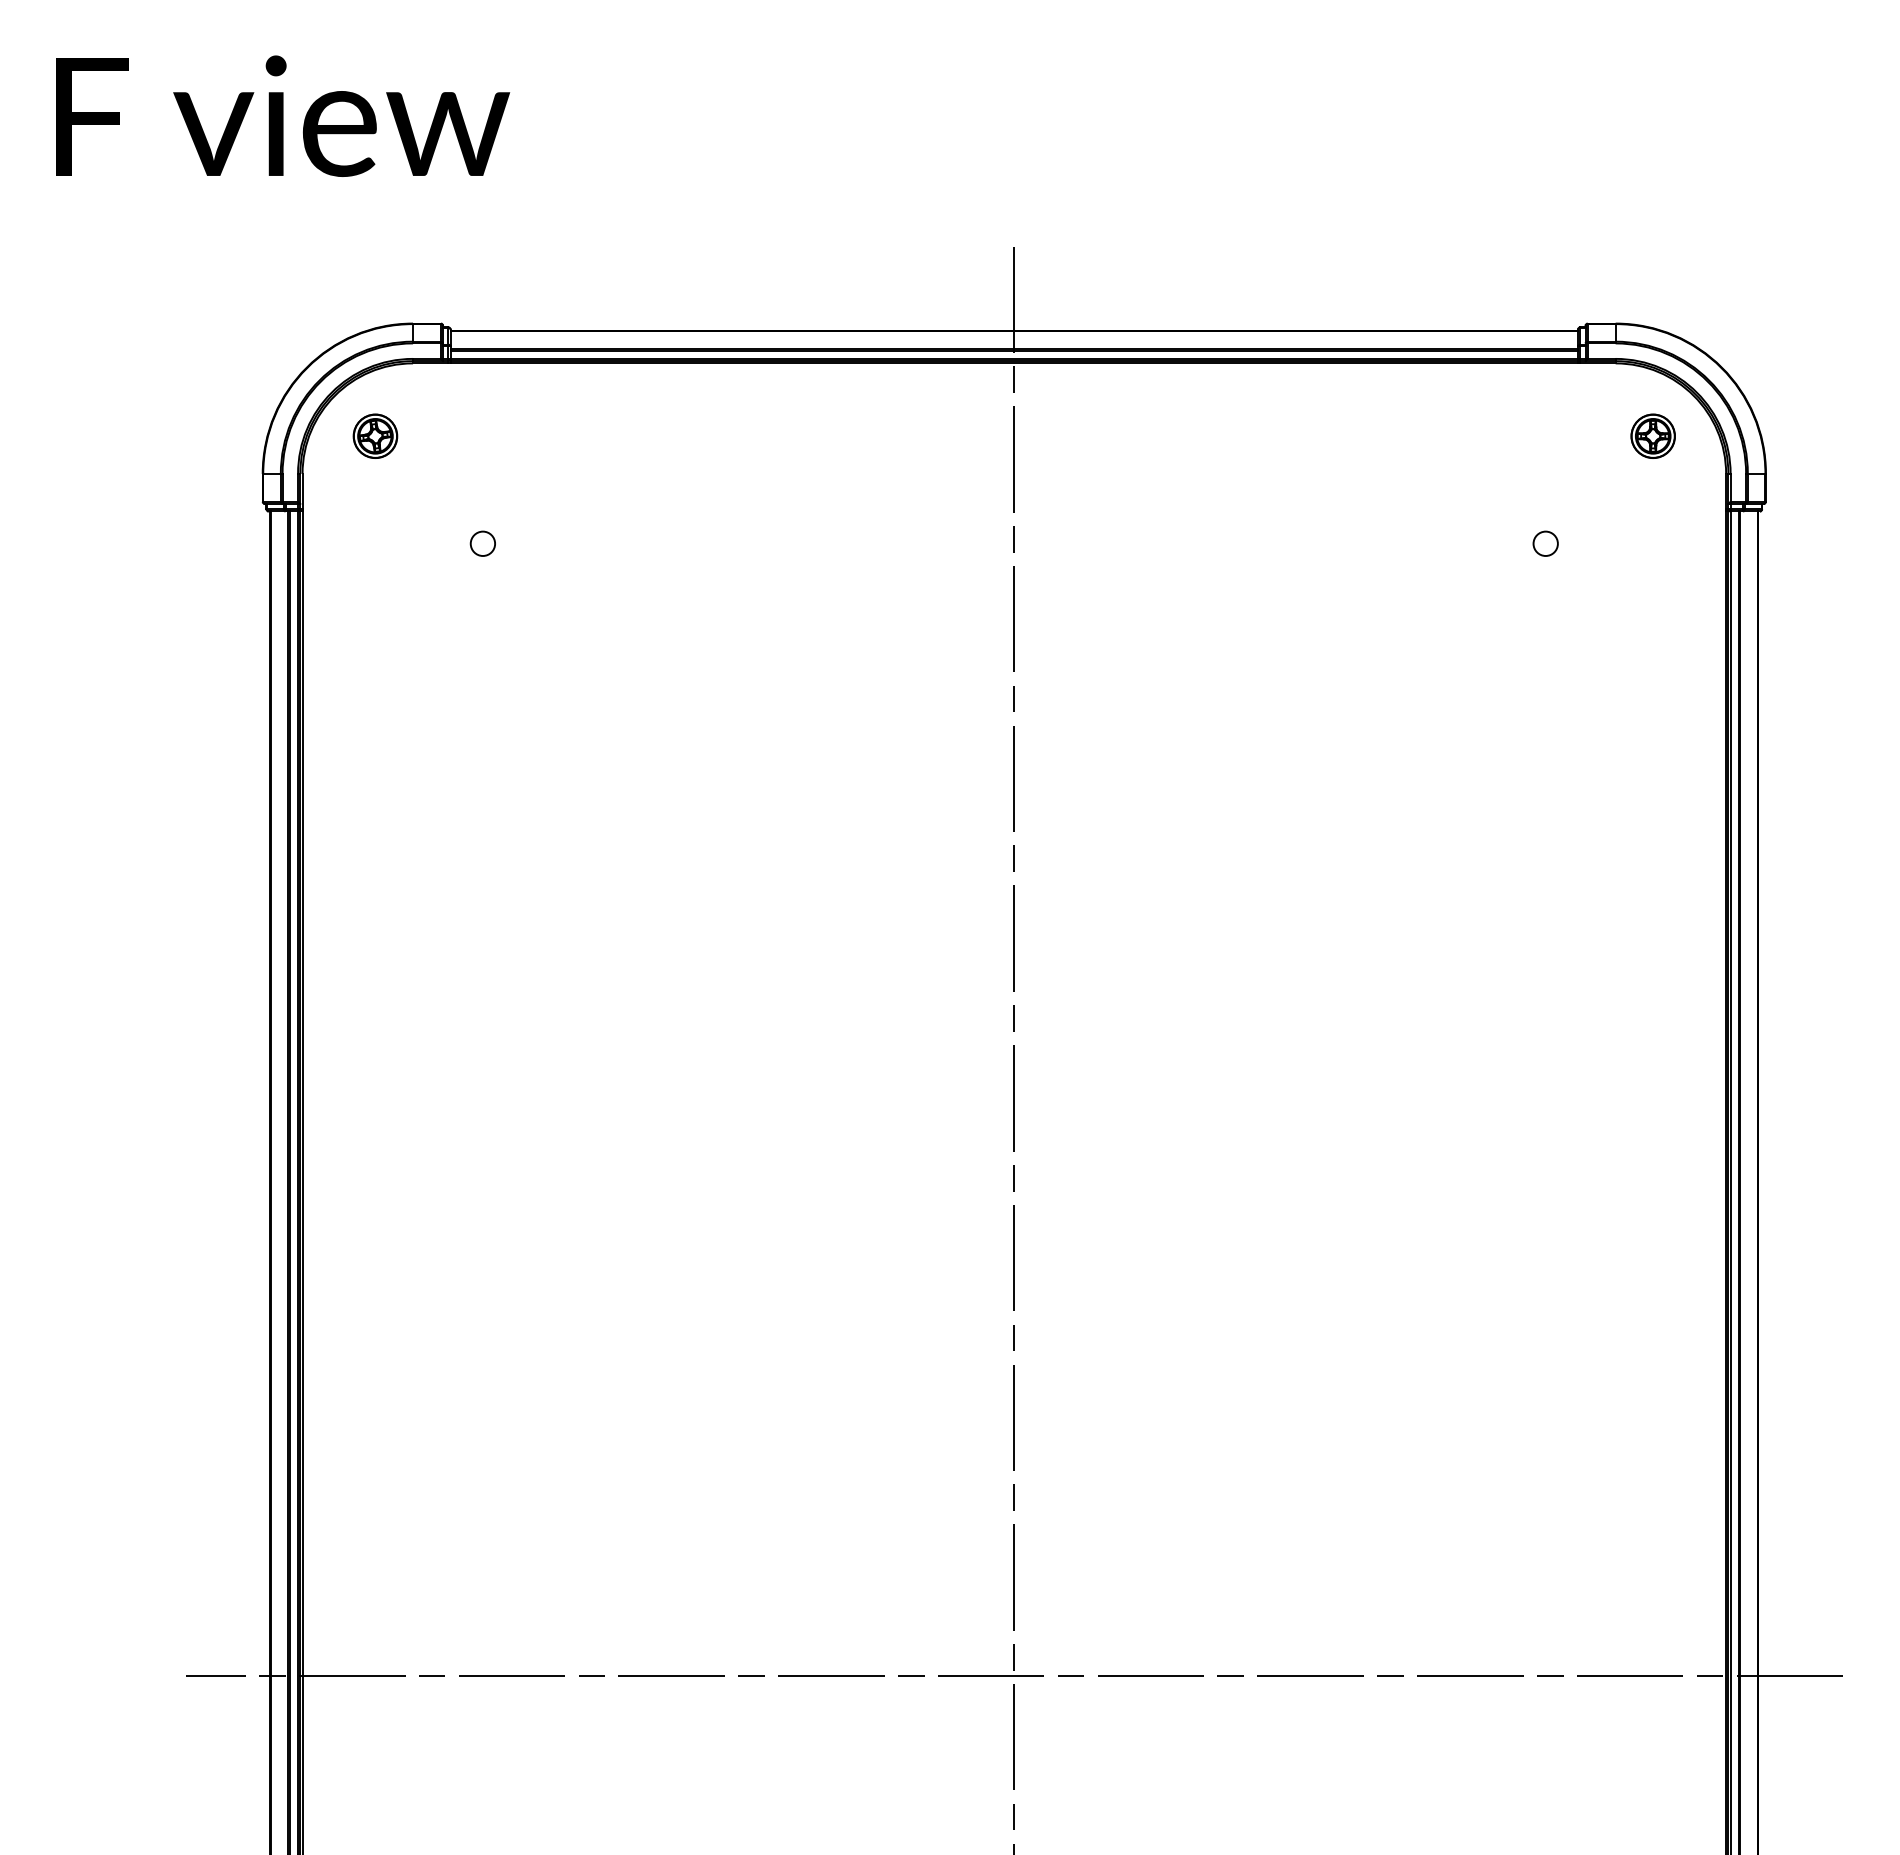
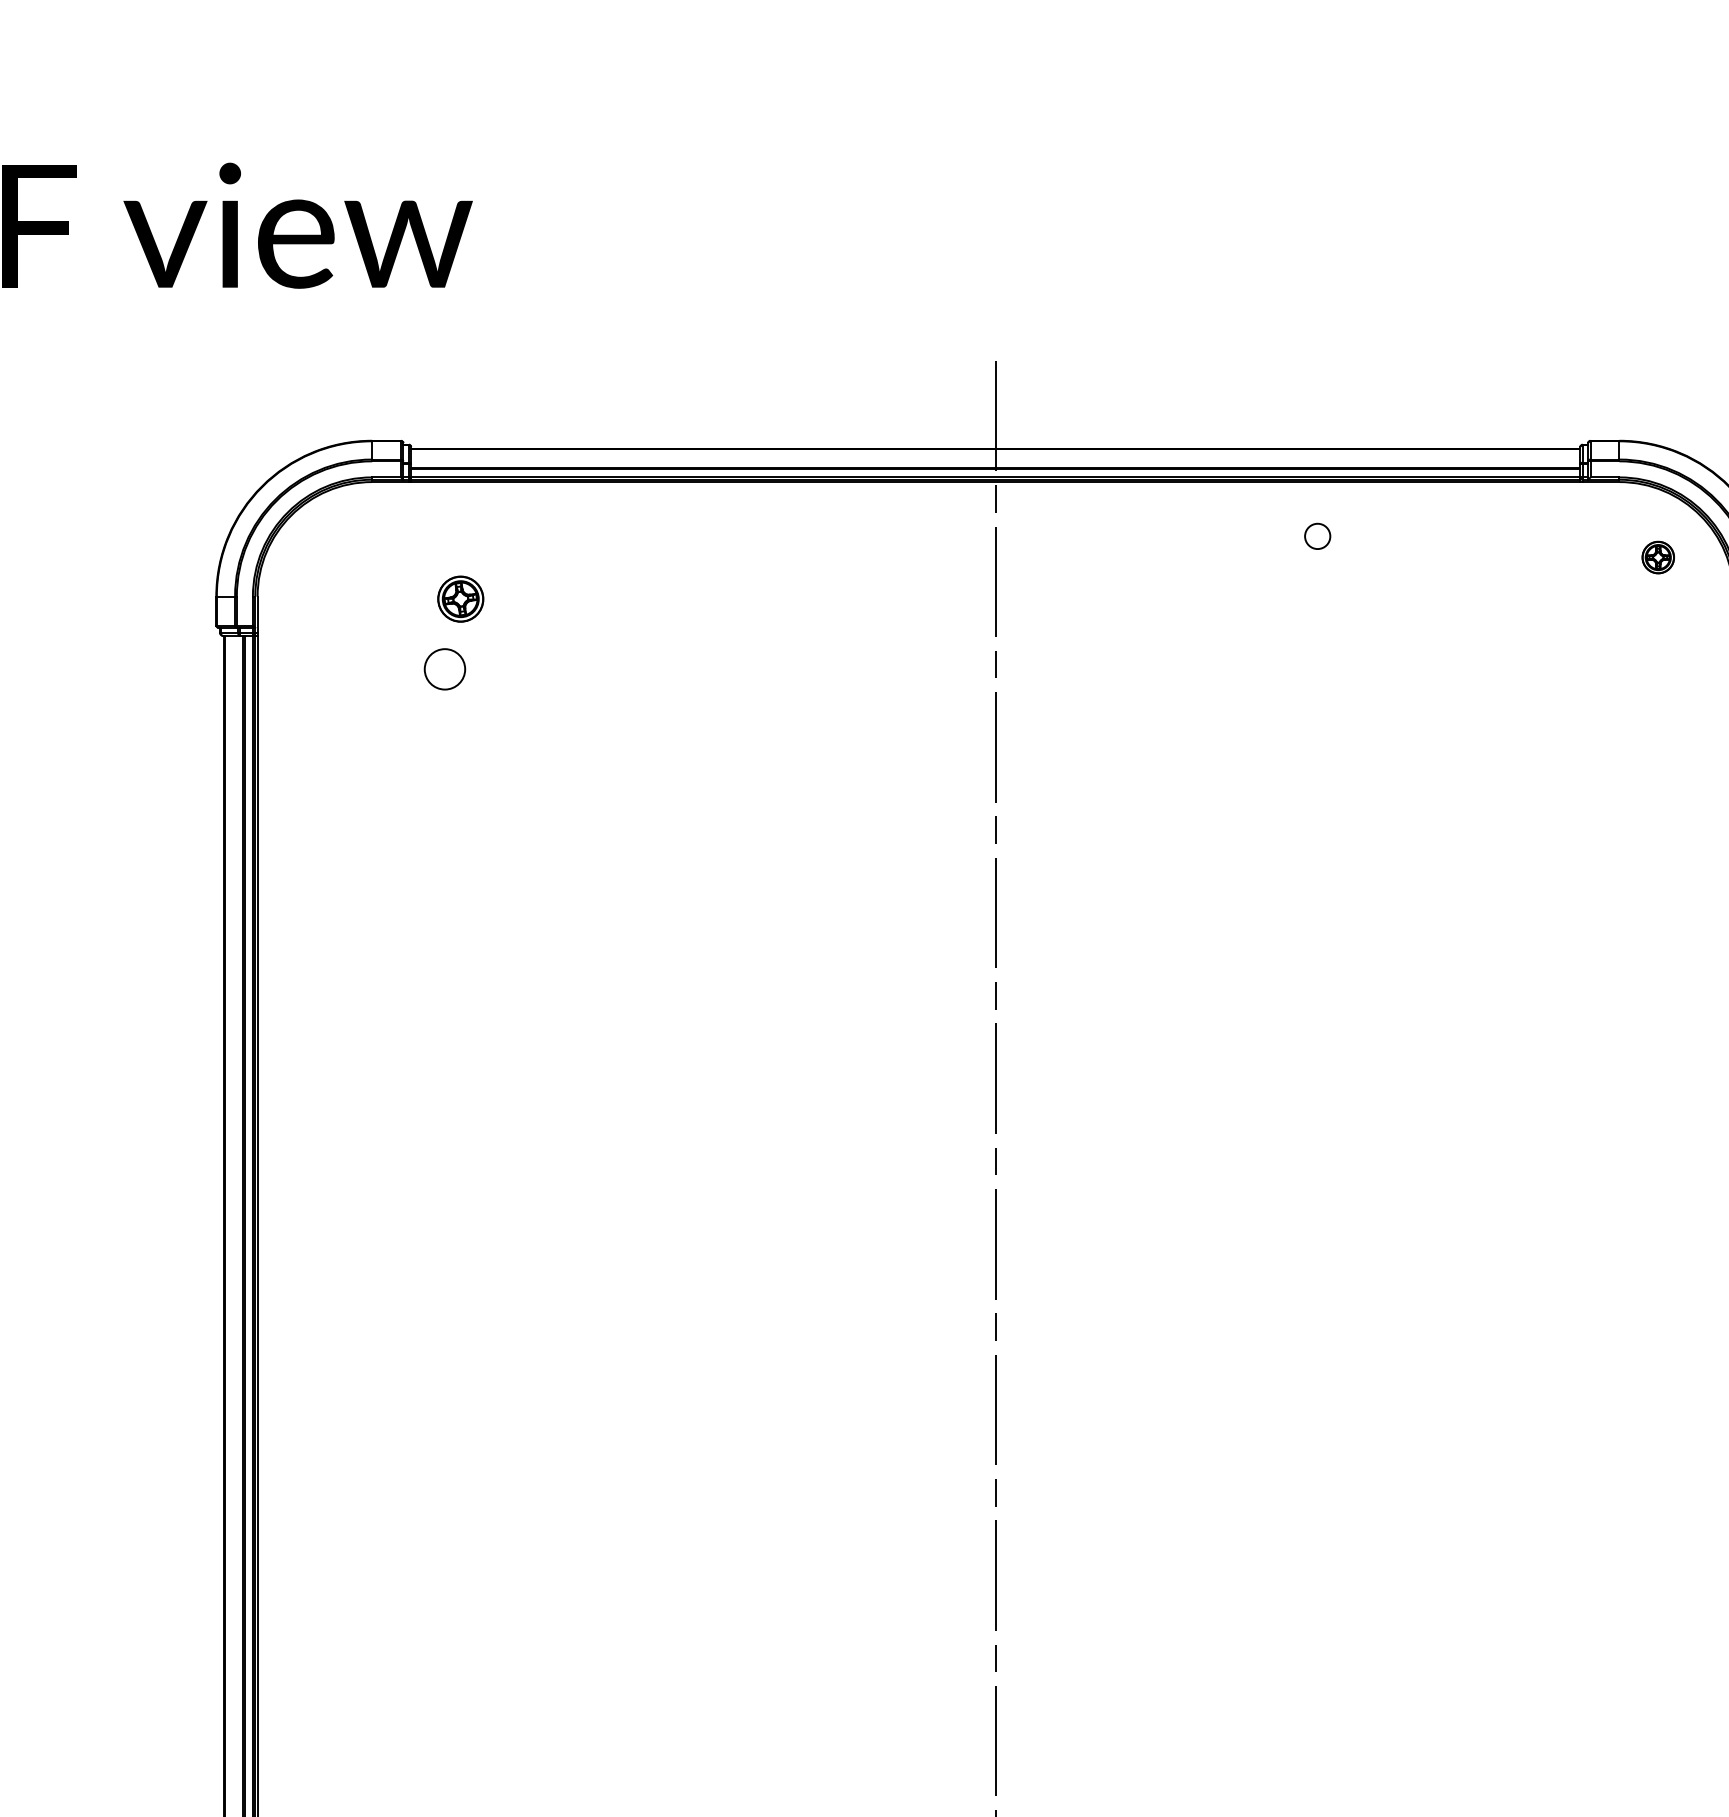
part: (375, 435) -> (460, 598), moved
part: (1652, 435) -> (1657, 556), size x0.7
circle: (482, 543) -> (444, 668), size x1.6
circle: (1545, 543) -> (1317, 536), moved

